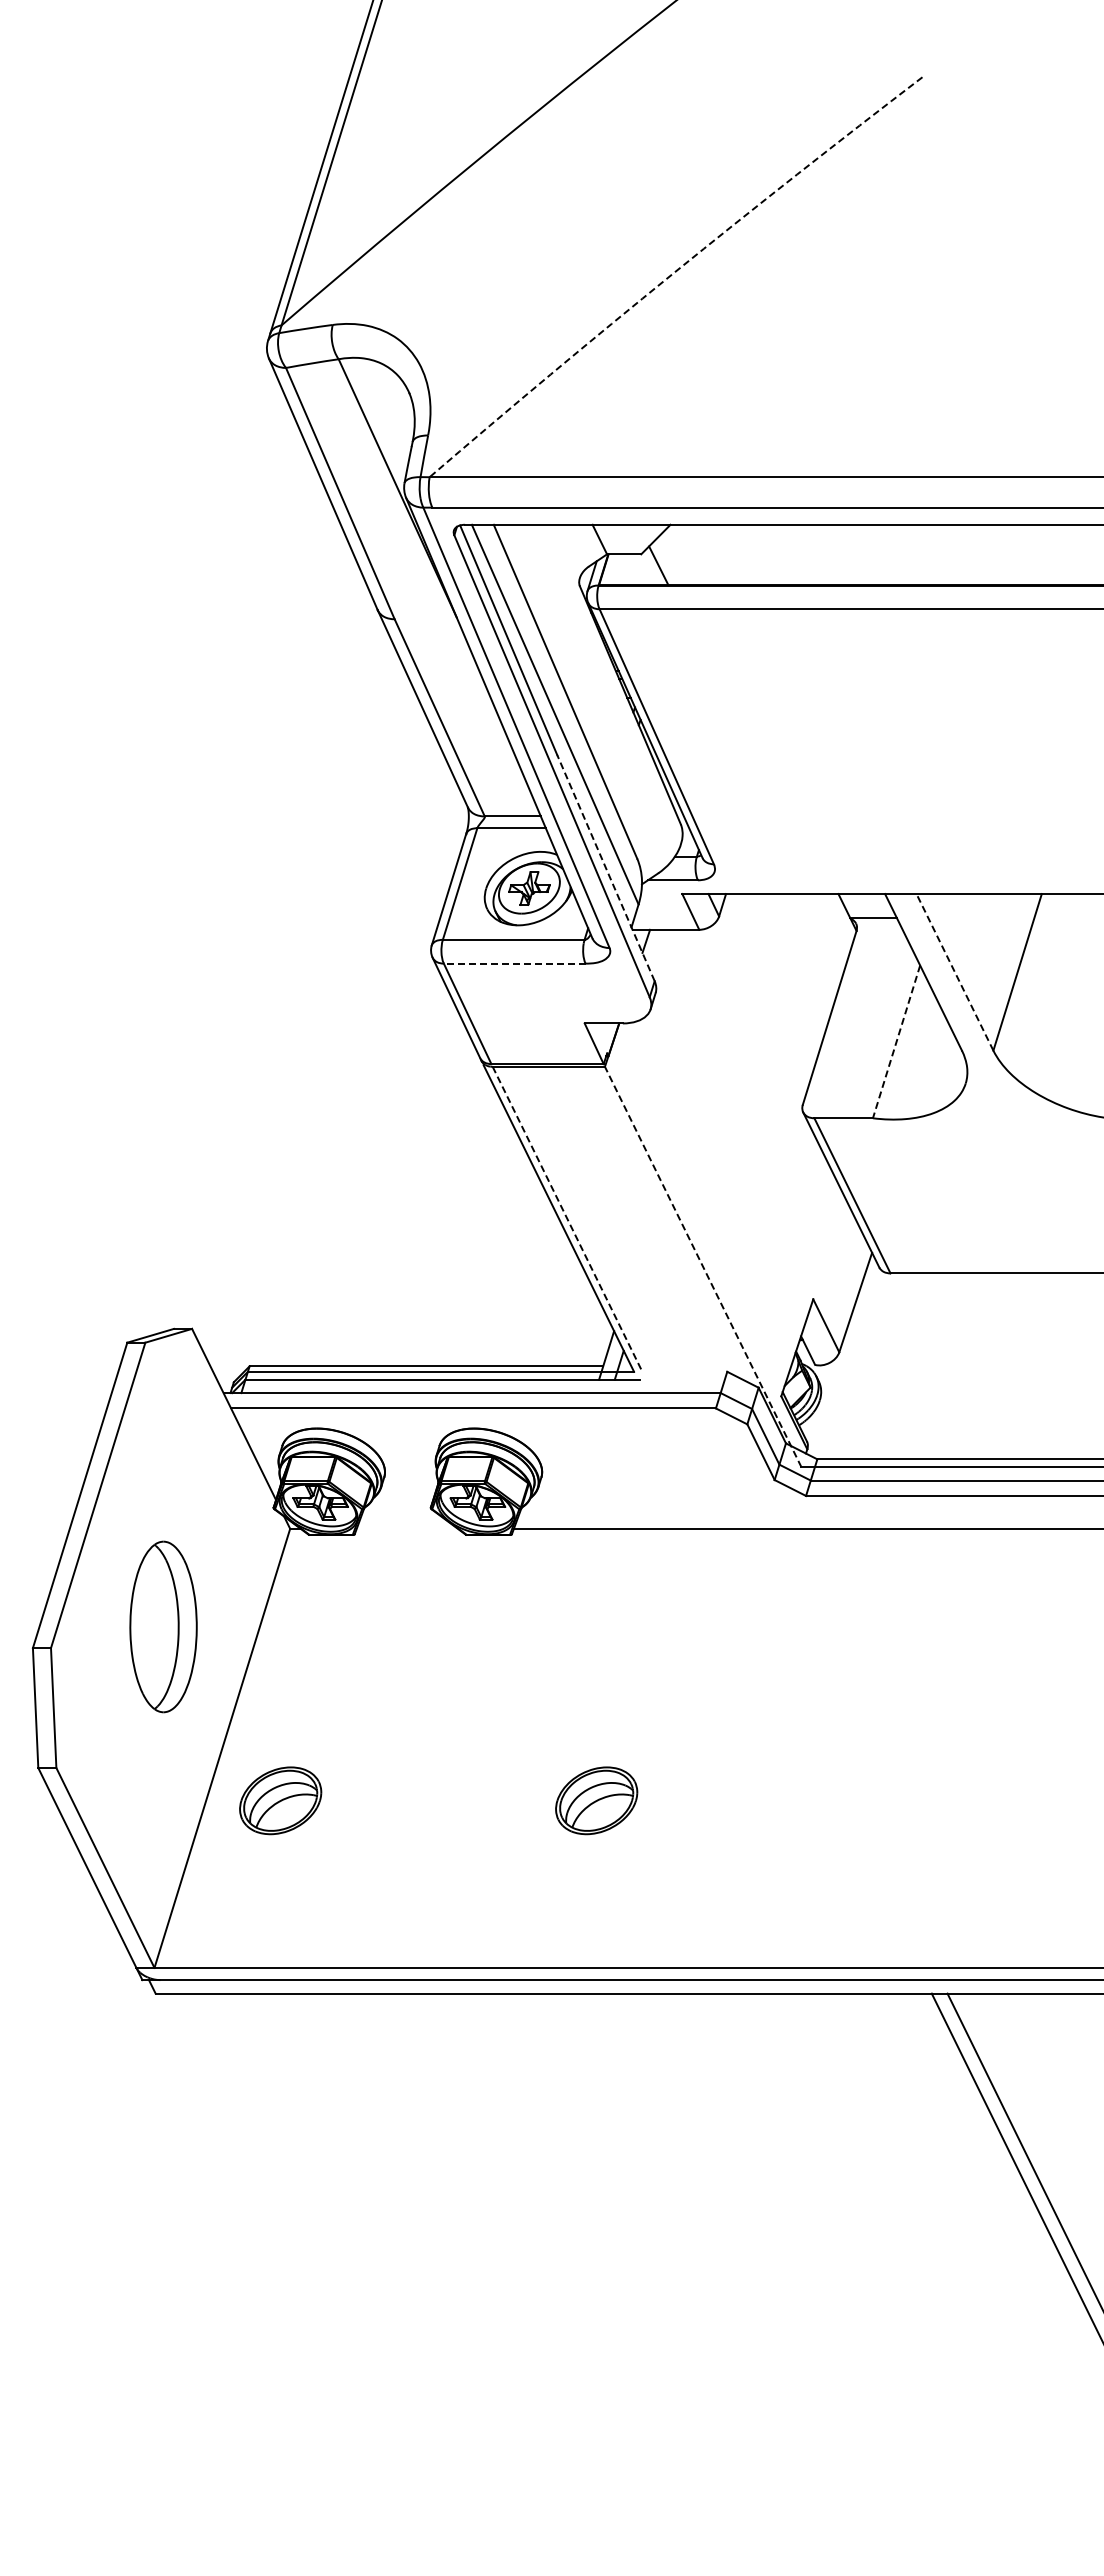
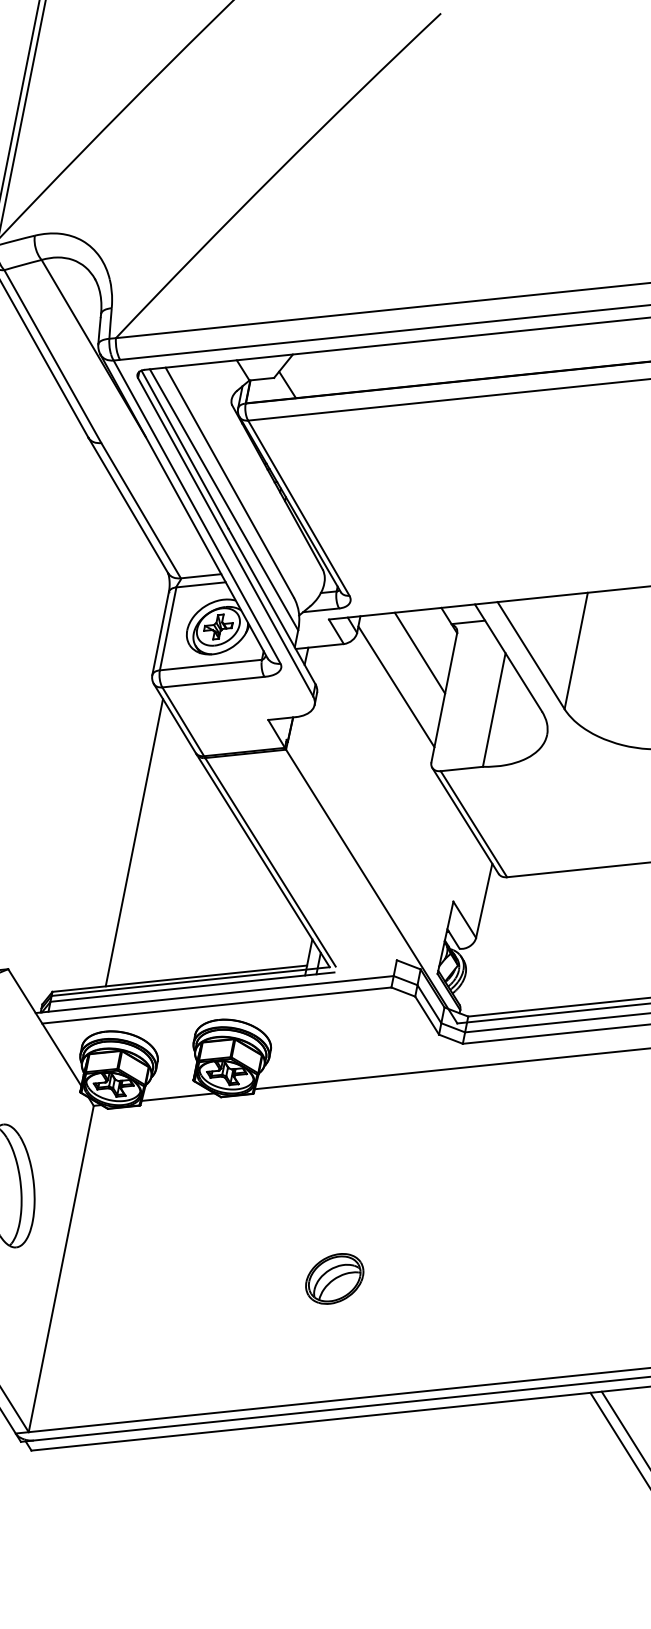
arc: (673, 273) -> (276, 173), dashed -> solid
line: (605, 867) -> (271, 606), dashed -> solid
line: (802, 953) -> (419, 653), added
line: (514, 963) -> (213, 682), dashed -> solid
line: (954, 971) -> (530, 655), dashed -> solid
line: (765, 995) -> (396, 686), added
line: (896, 1041) -> (494, 709), dashed -> solid
line: (383, 1172) -> (134, 842), added
line: (567, 1219) -> (270, 862), dashed -> solid
line: (702, 1266) -> (371, 886), dashed -> solid
line: (406, 1528) -> (177, 1096), added
part: (280, 1800) -> (107, 1302), removed

